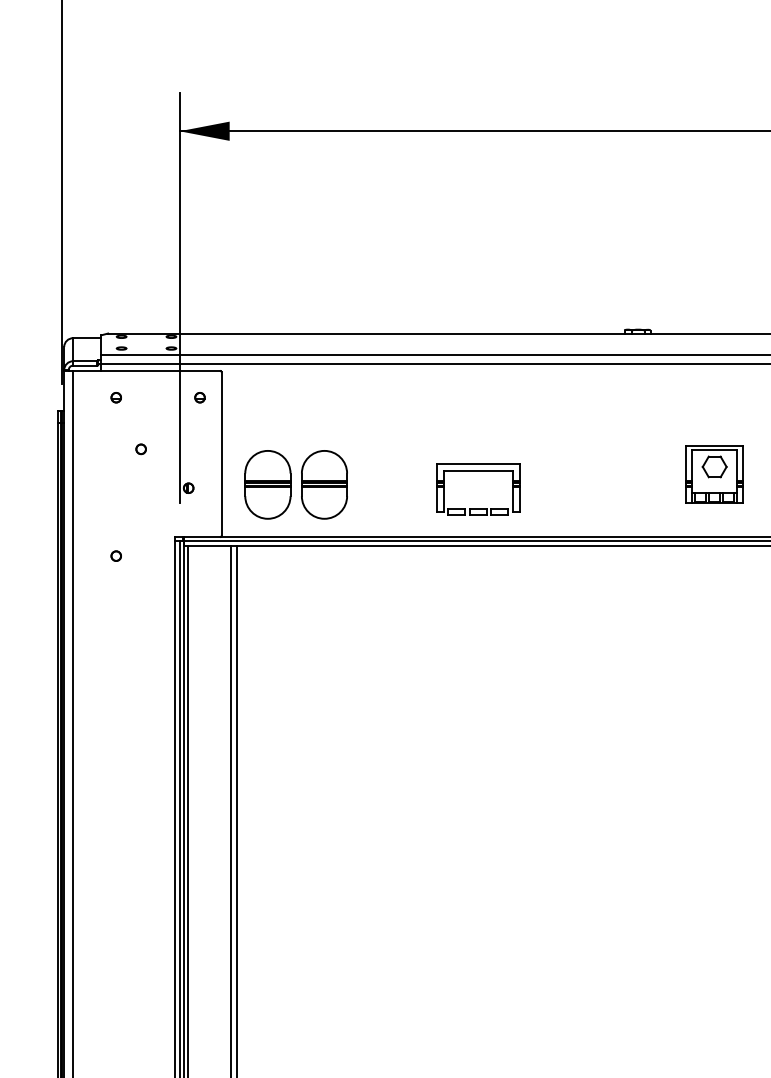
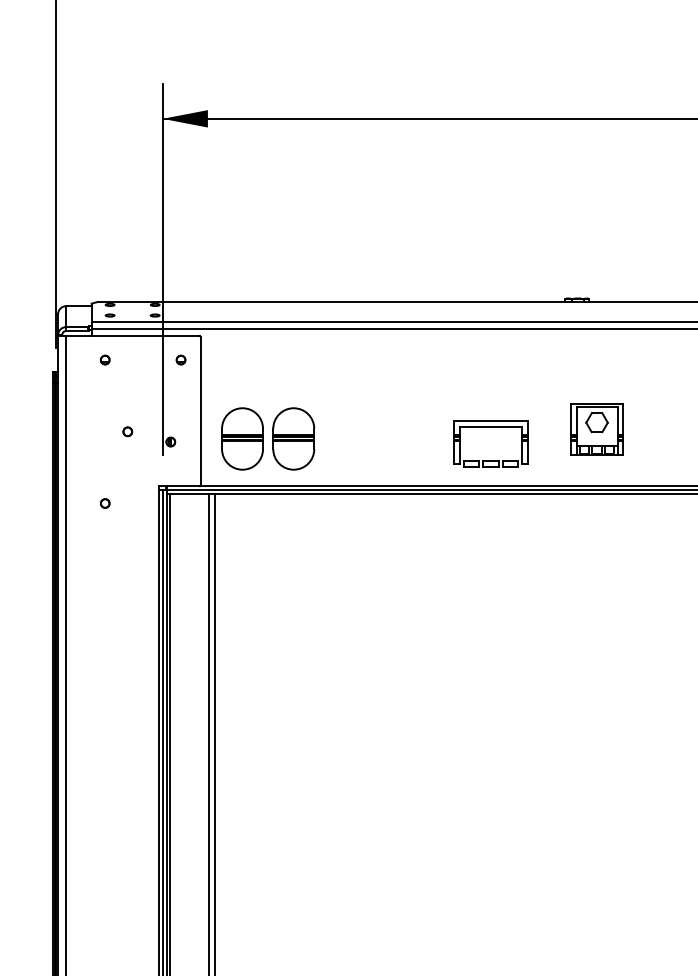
part: (140, 448) -> (127, 431), moved
part: (477, 472) -> (490, 427), moved
part: (714, 474) -> (596, 429), moved

